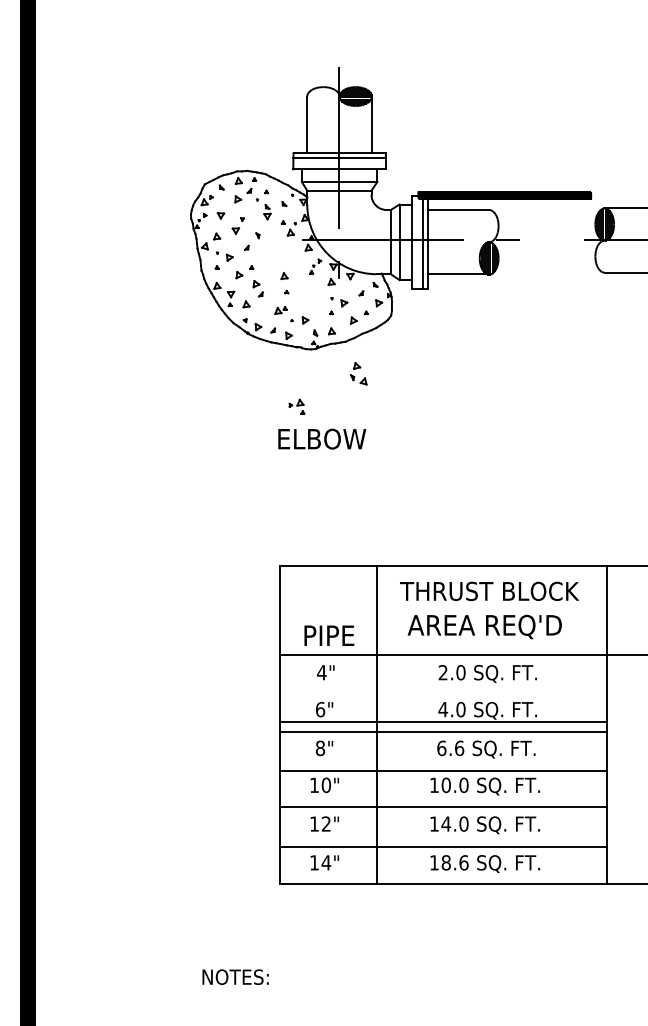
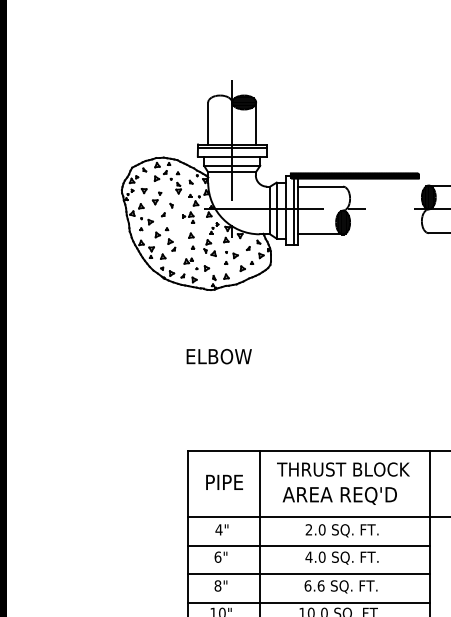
part: (358, 373) -> (209, 247), moved
part: (296, 406) -> (188, 217), moved
text: (329, 635) -> (224, 482), moved
line: (443, 721) -> (309, 546), moved

